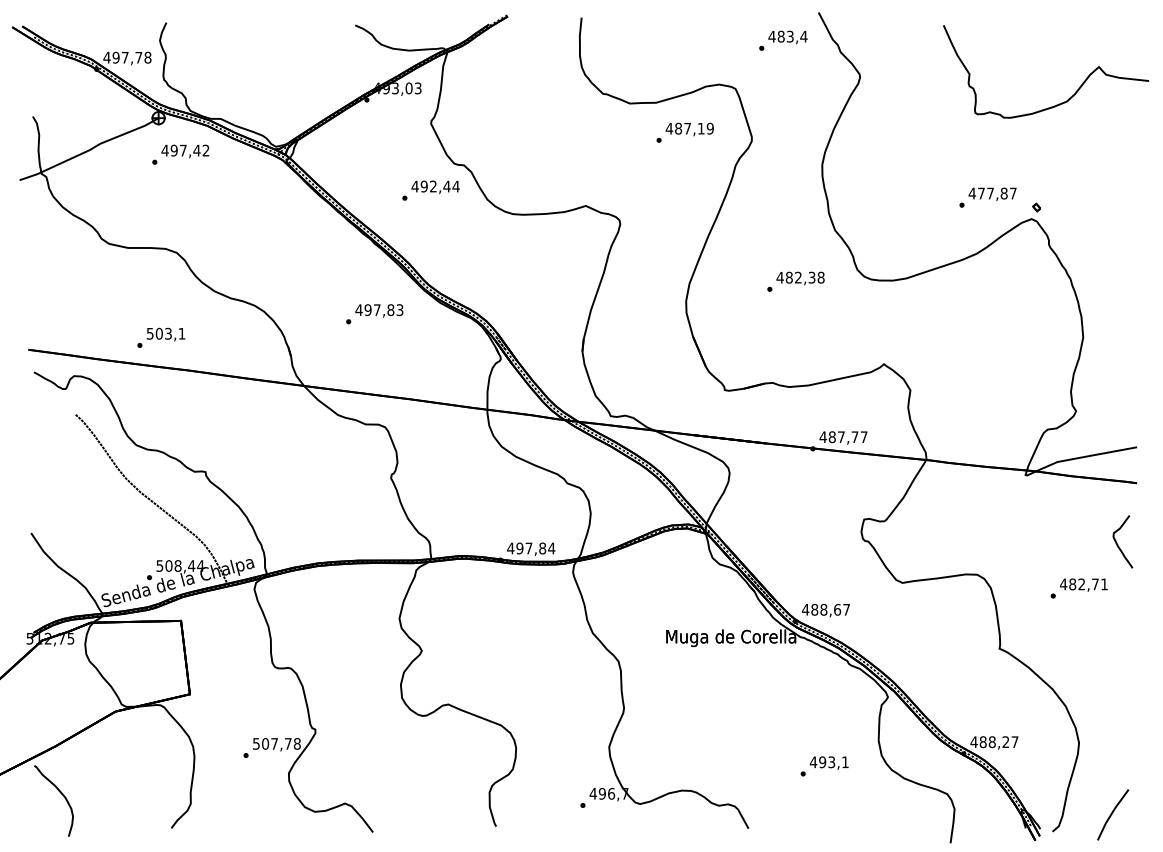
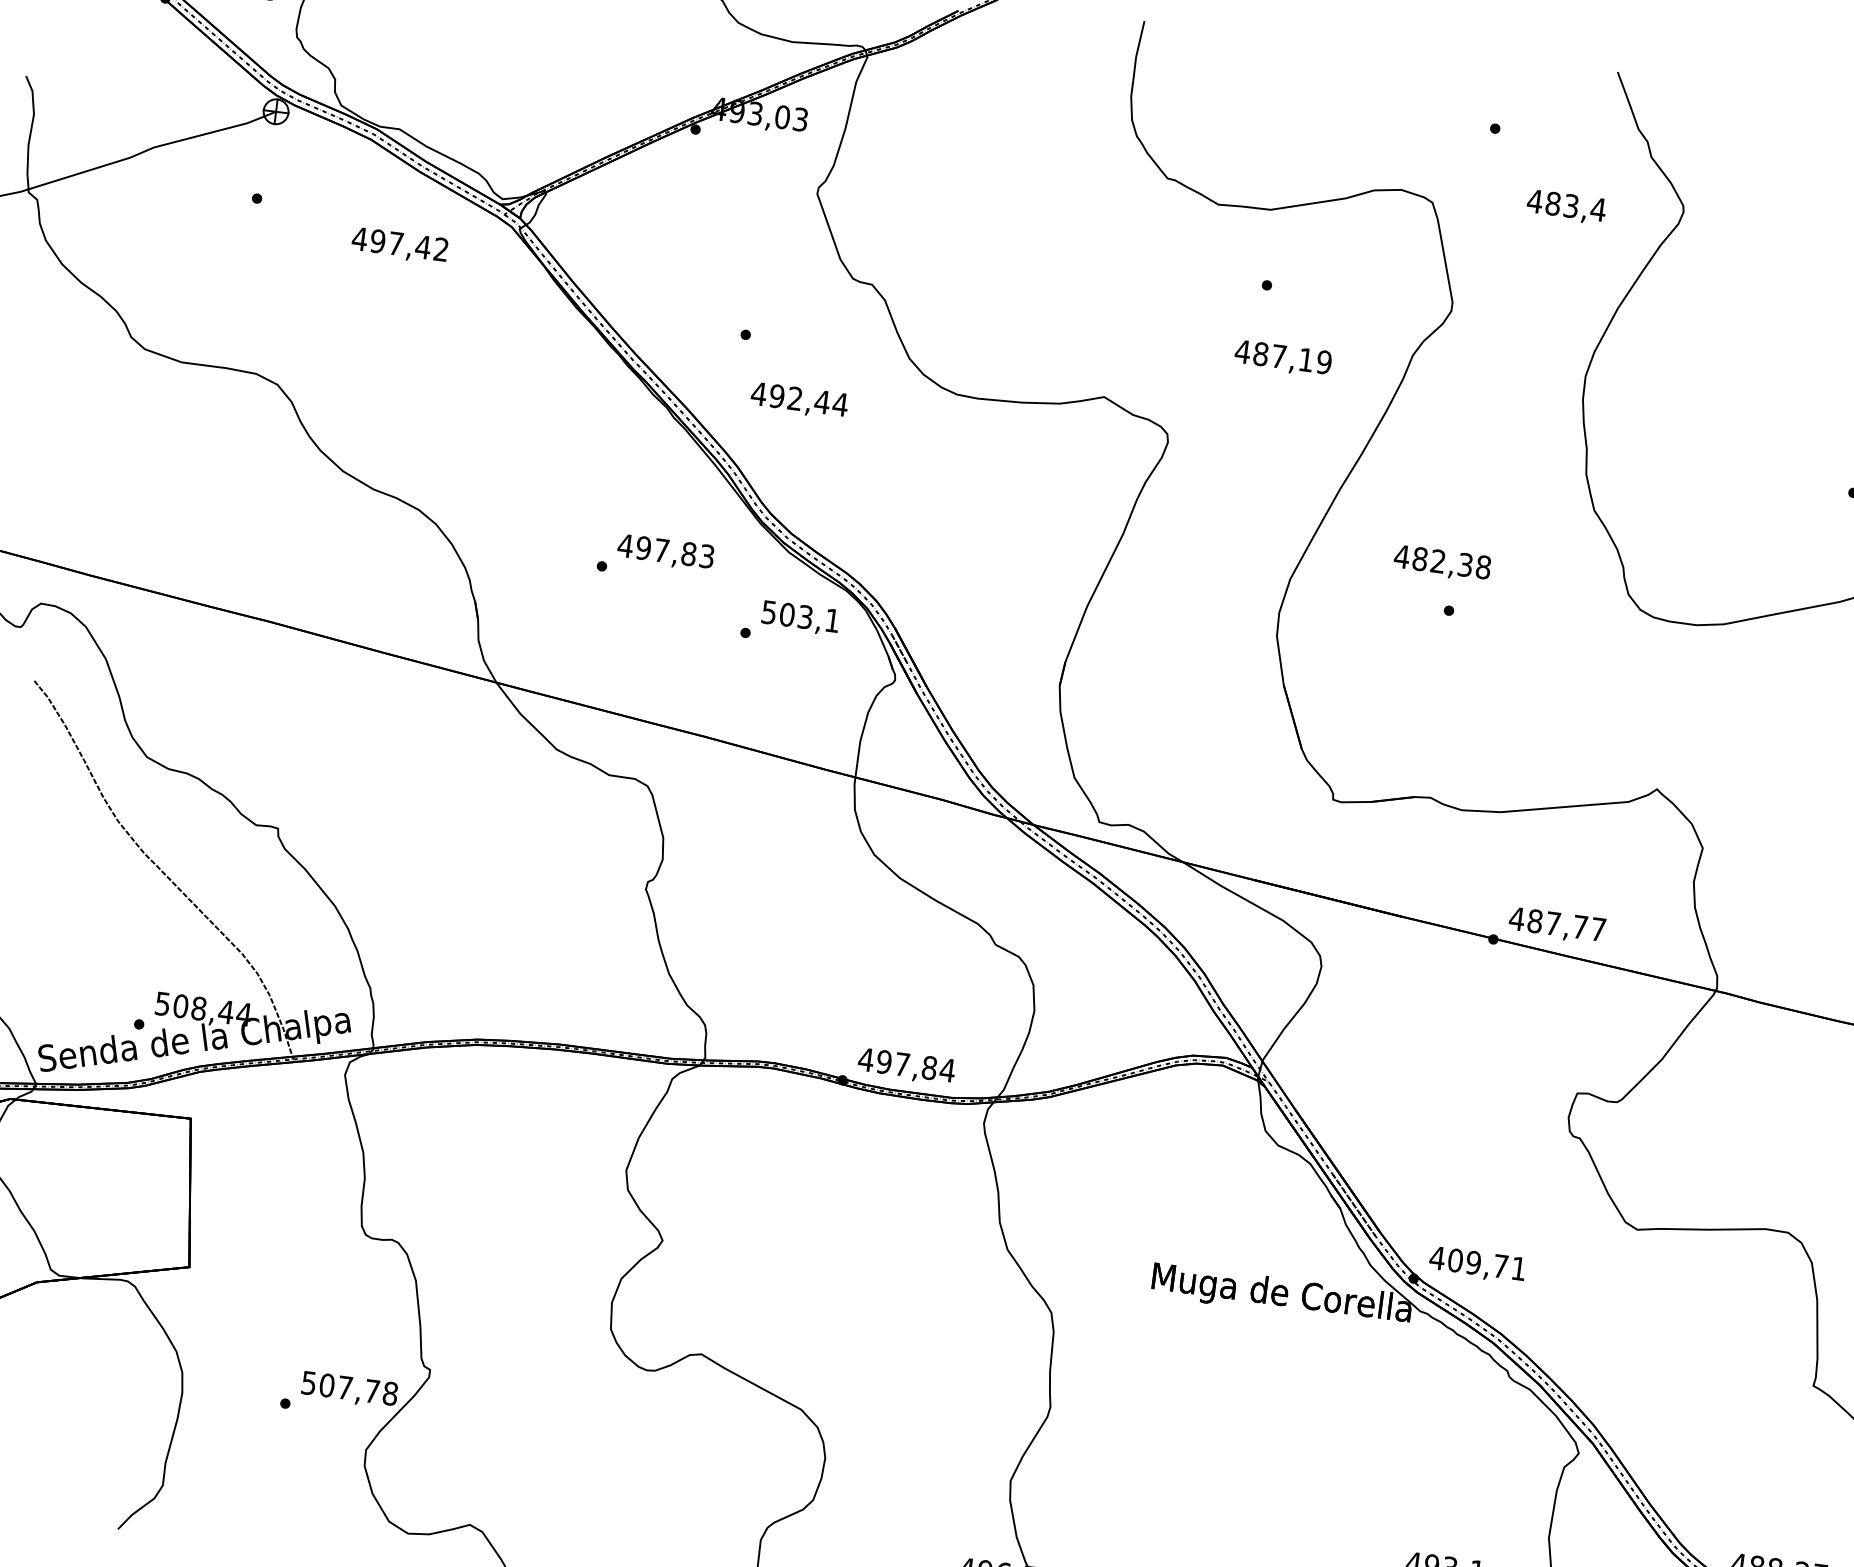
text: (787, 37) -> (1565, 206), moved
text: (689, 129) -> (1282, 358), moved
text: (185, 151) -> (400, 245), moved
text: (435, 187) -> (799, 401), moved
text: (800, 278) -> (1442, 563), moved
text: (161, 337) -> (790, 622), moved
text: (830, 609) -> (1486, 1263), 488,67 -> 409,71

